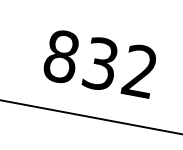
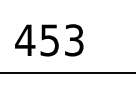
text: (100, 64) -> (49, 40), 832 -> 453

